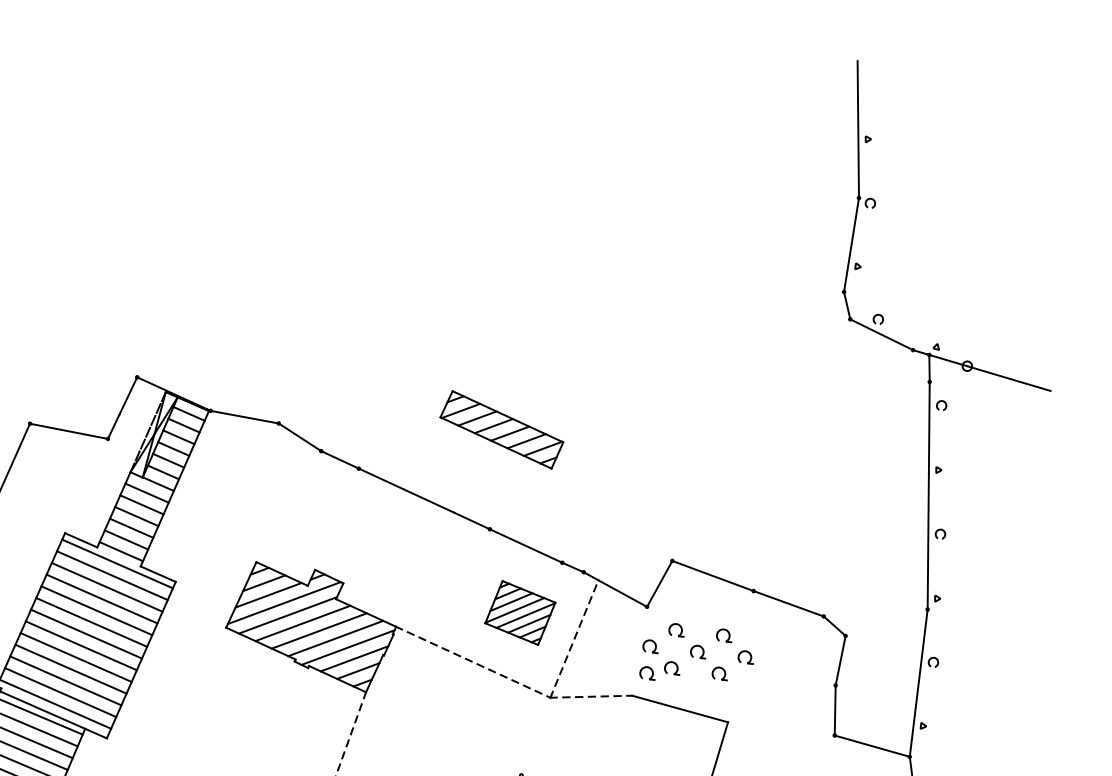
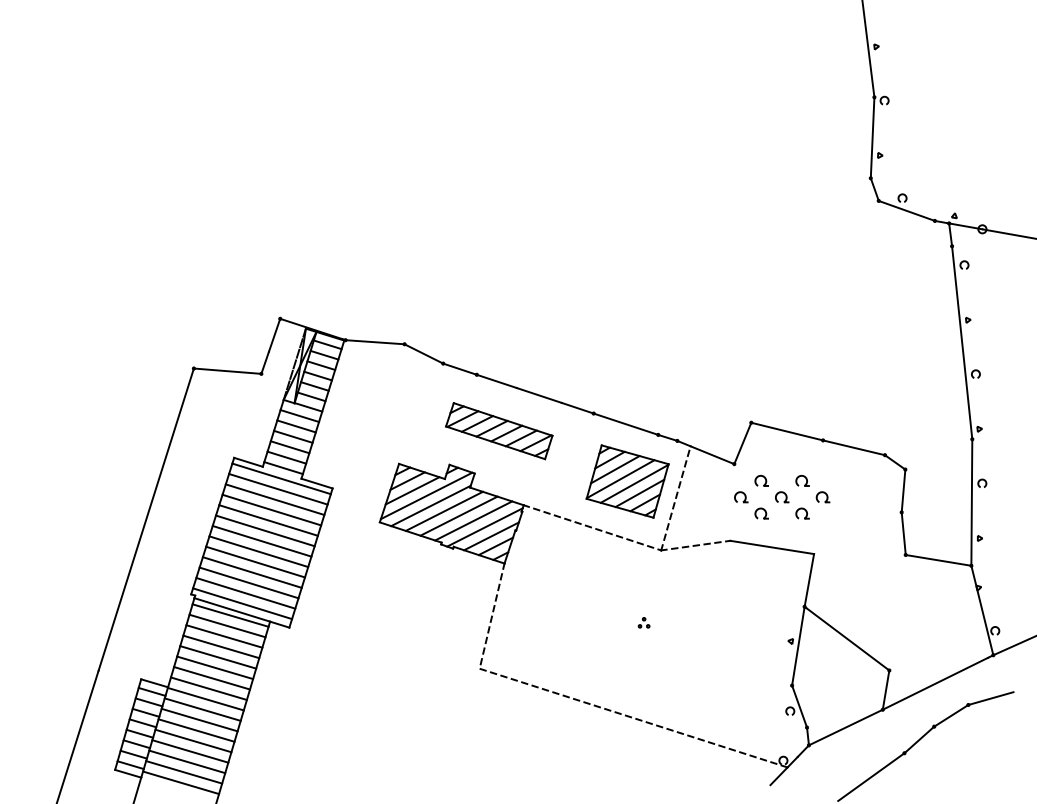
part: (502, 430) -> (499, 431), moved
part: (520, 612) -> (627, 481), size x1.43
curve: (651, 673) -> (744, 520), removed

